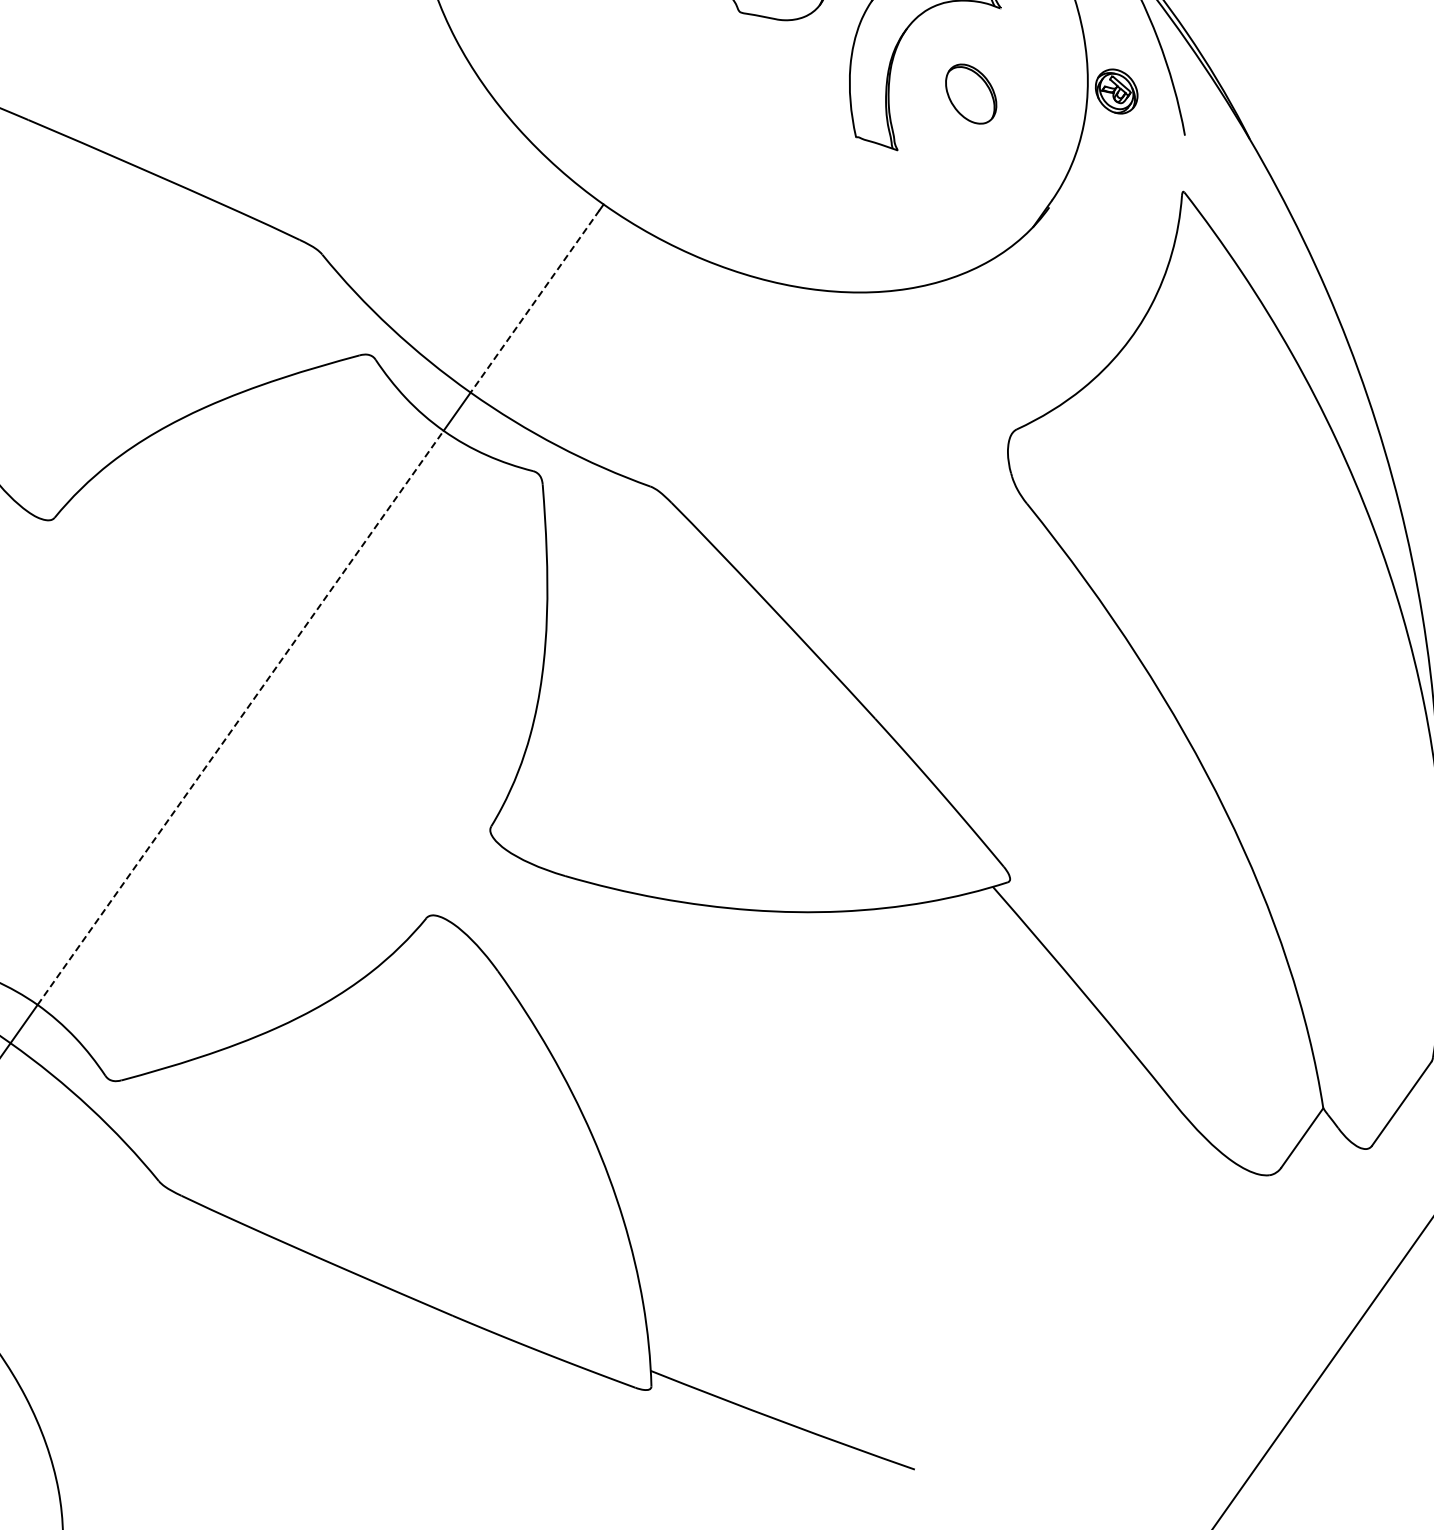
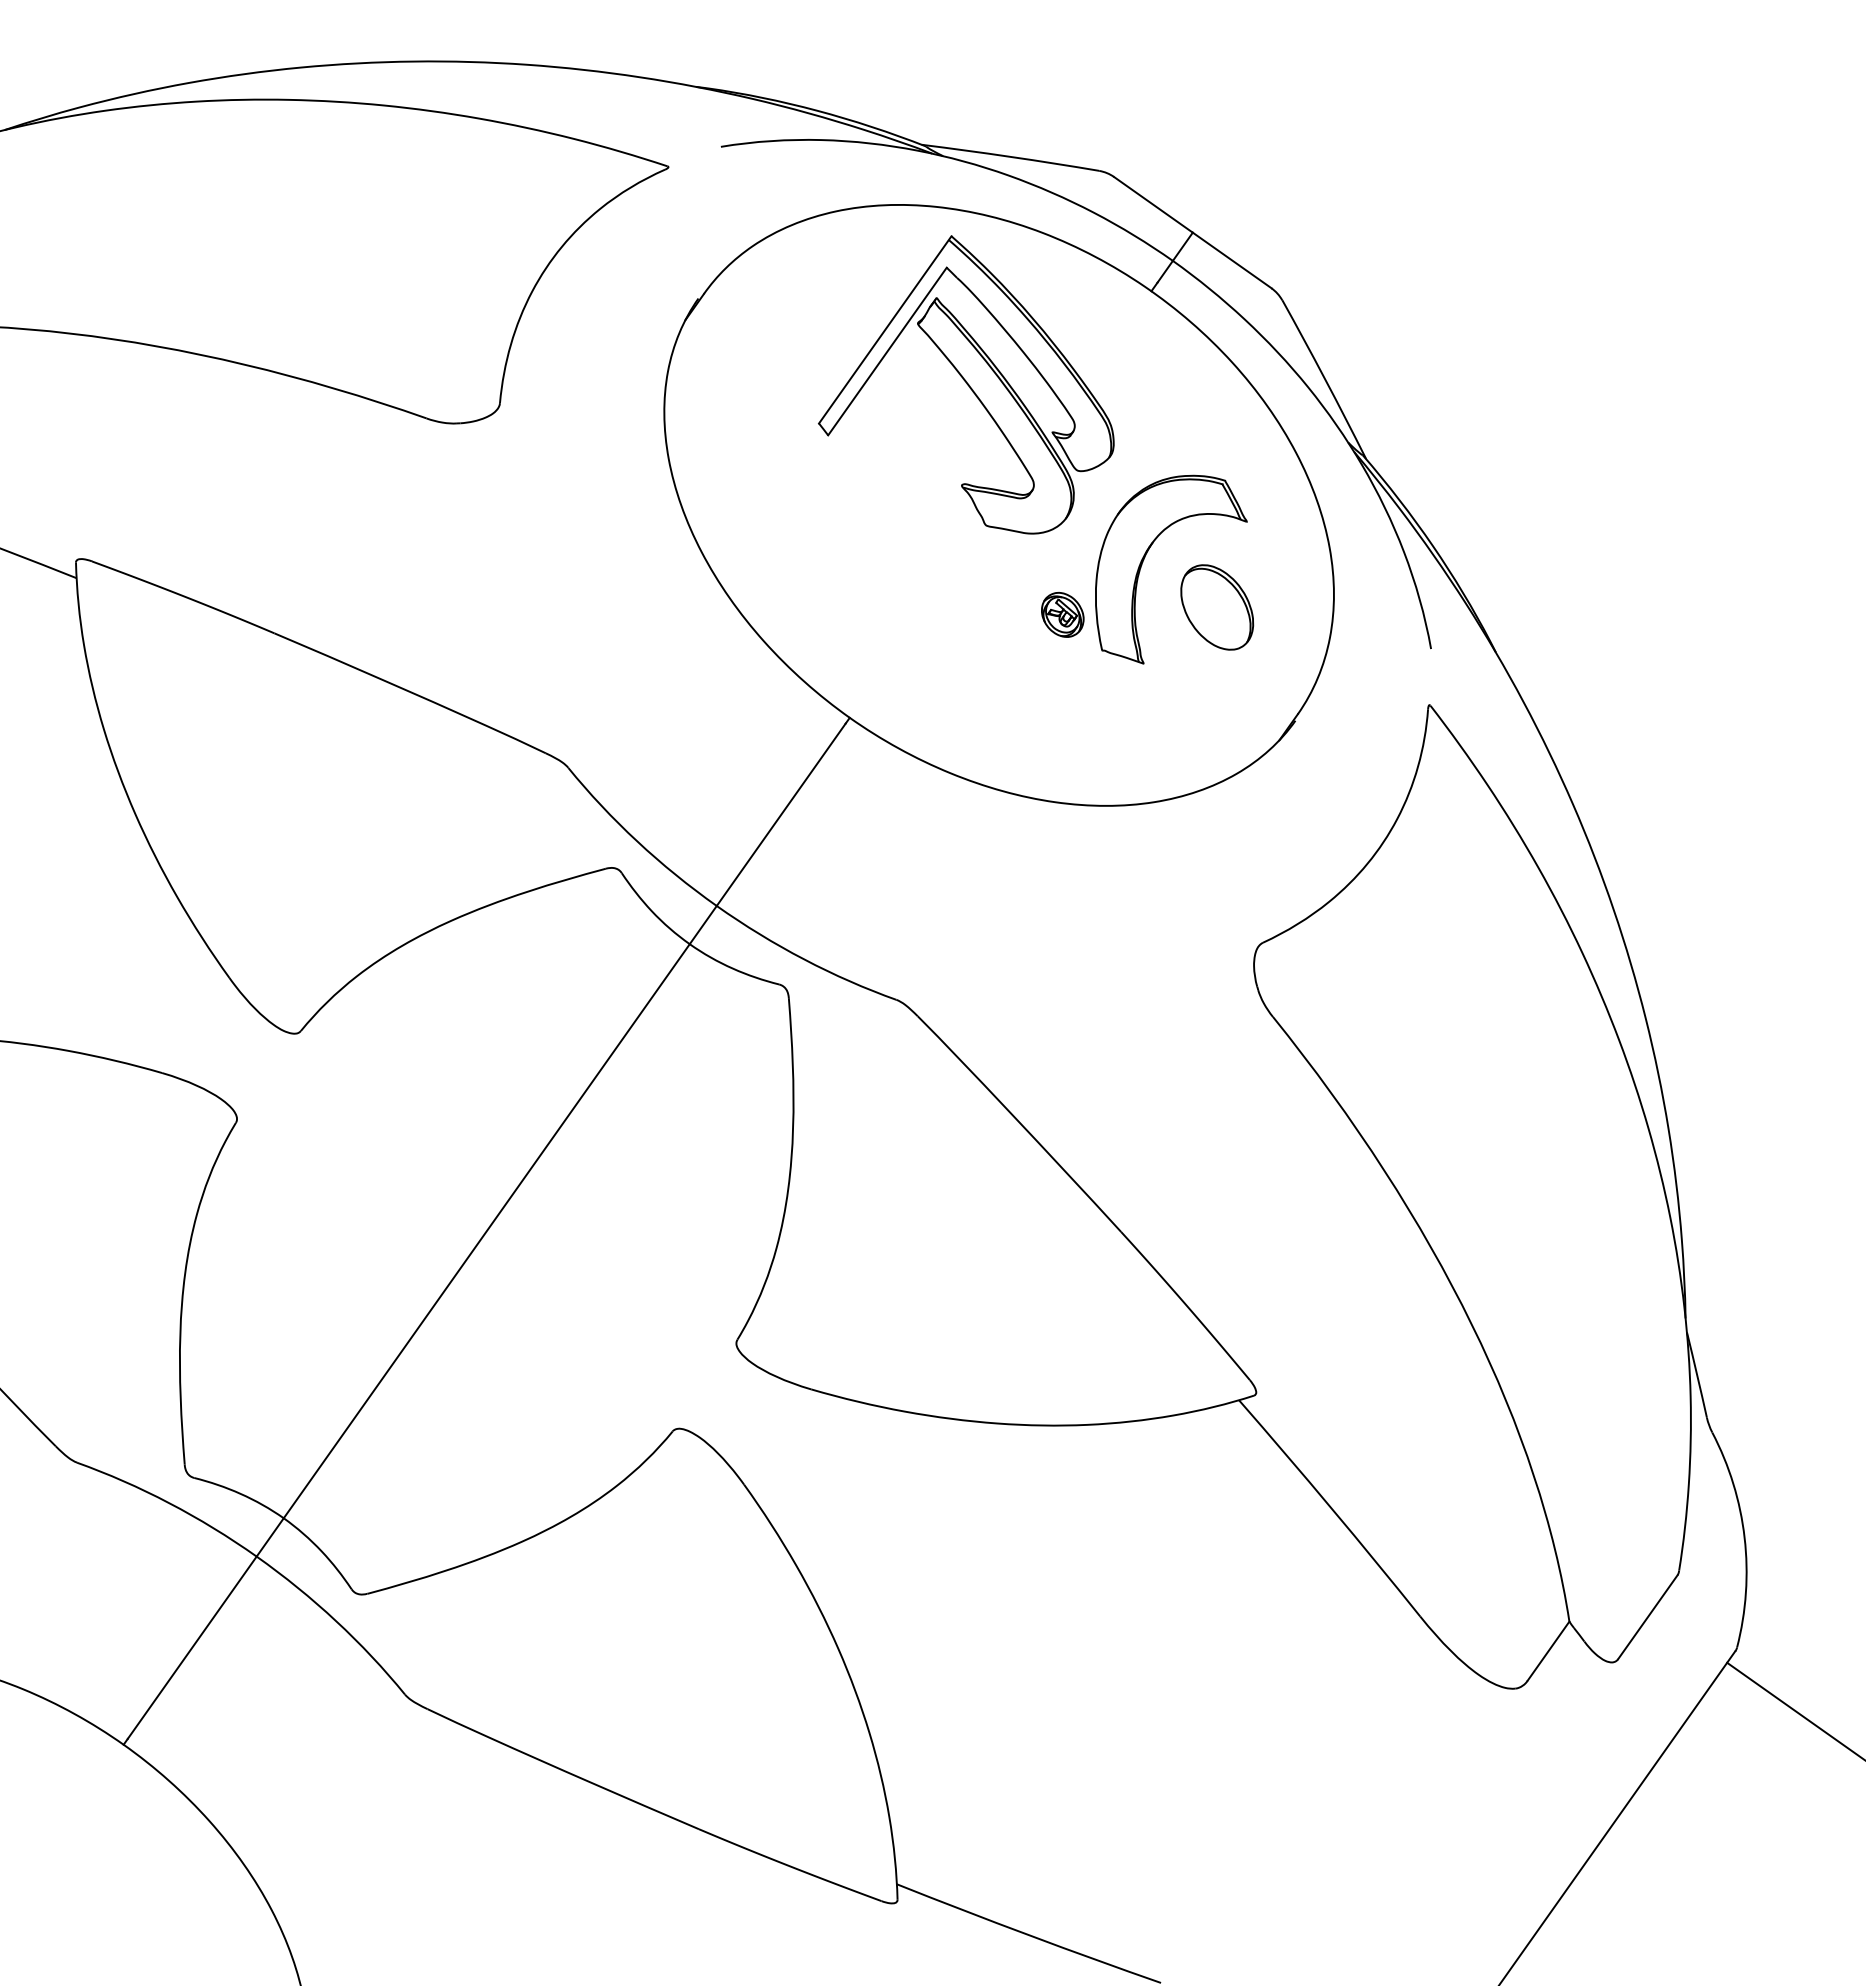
part: (1116, 91) -> (1062, 614), moved
part: (971, 94) -> (1217, 607), size x1.43
line: (535, 301) -> (781, 814), dashed -> solid
line: (240, 718) -> (486, 1231), dashed -> solid

